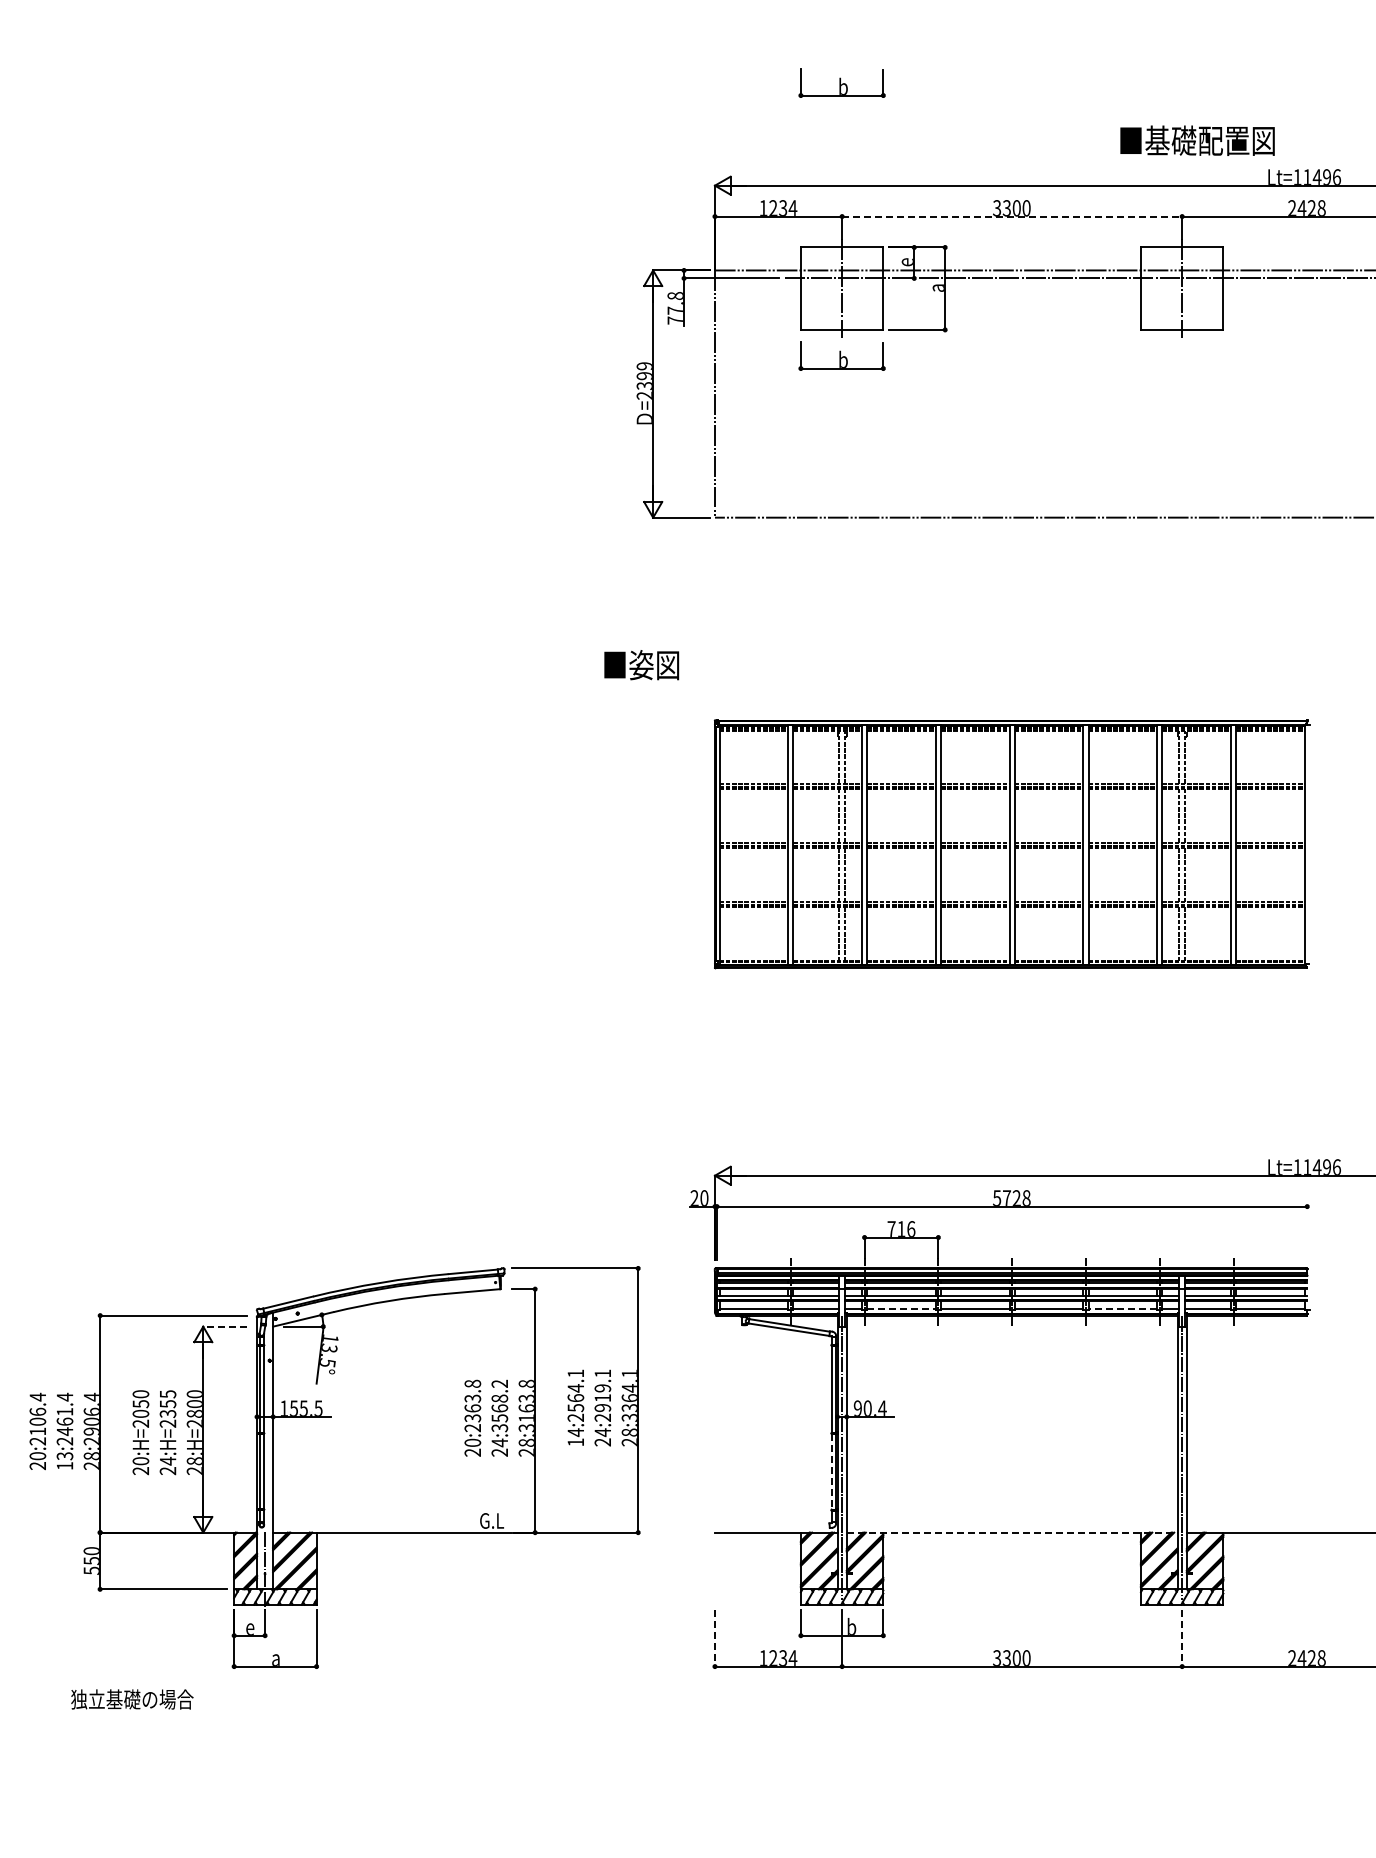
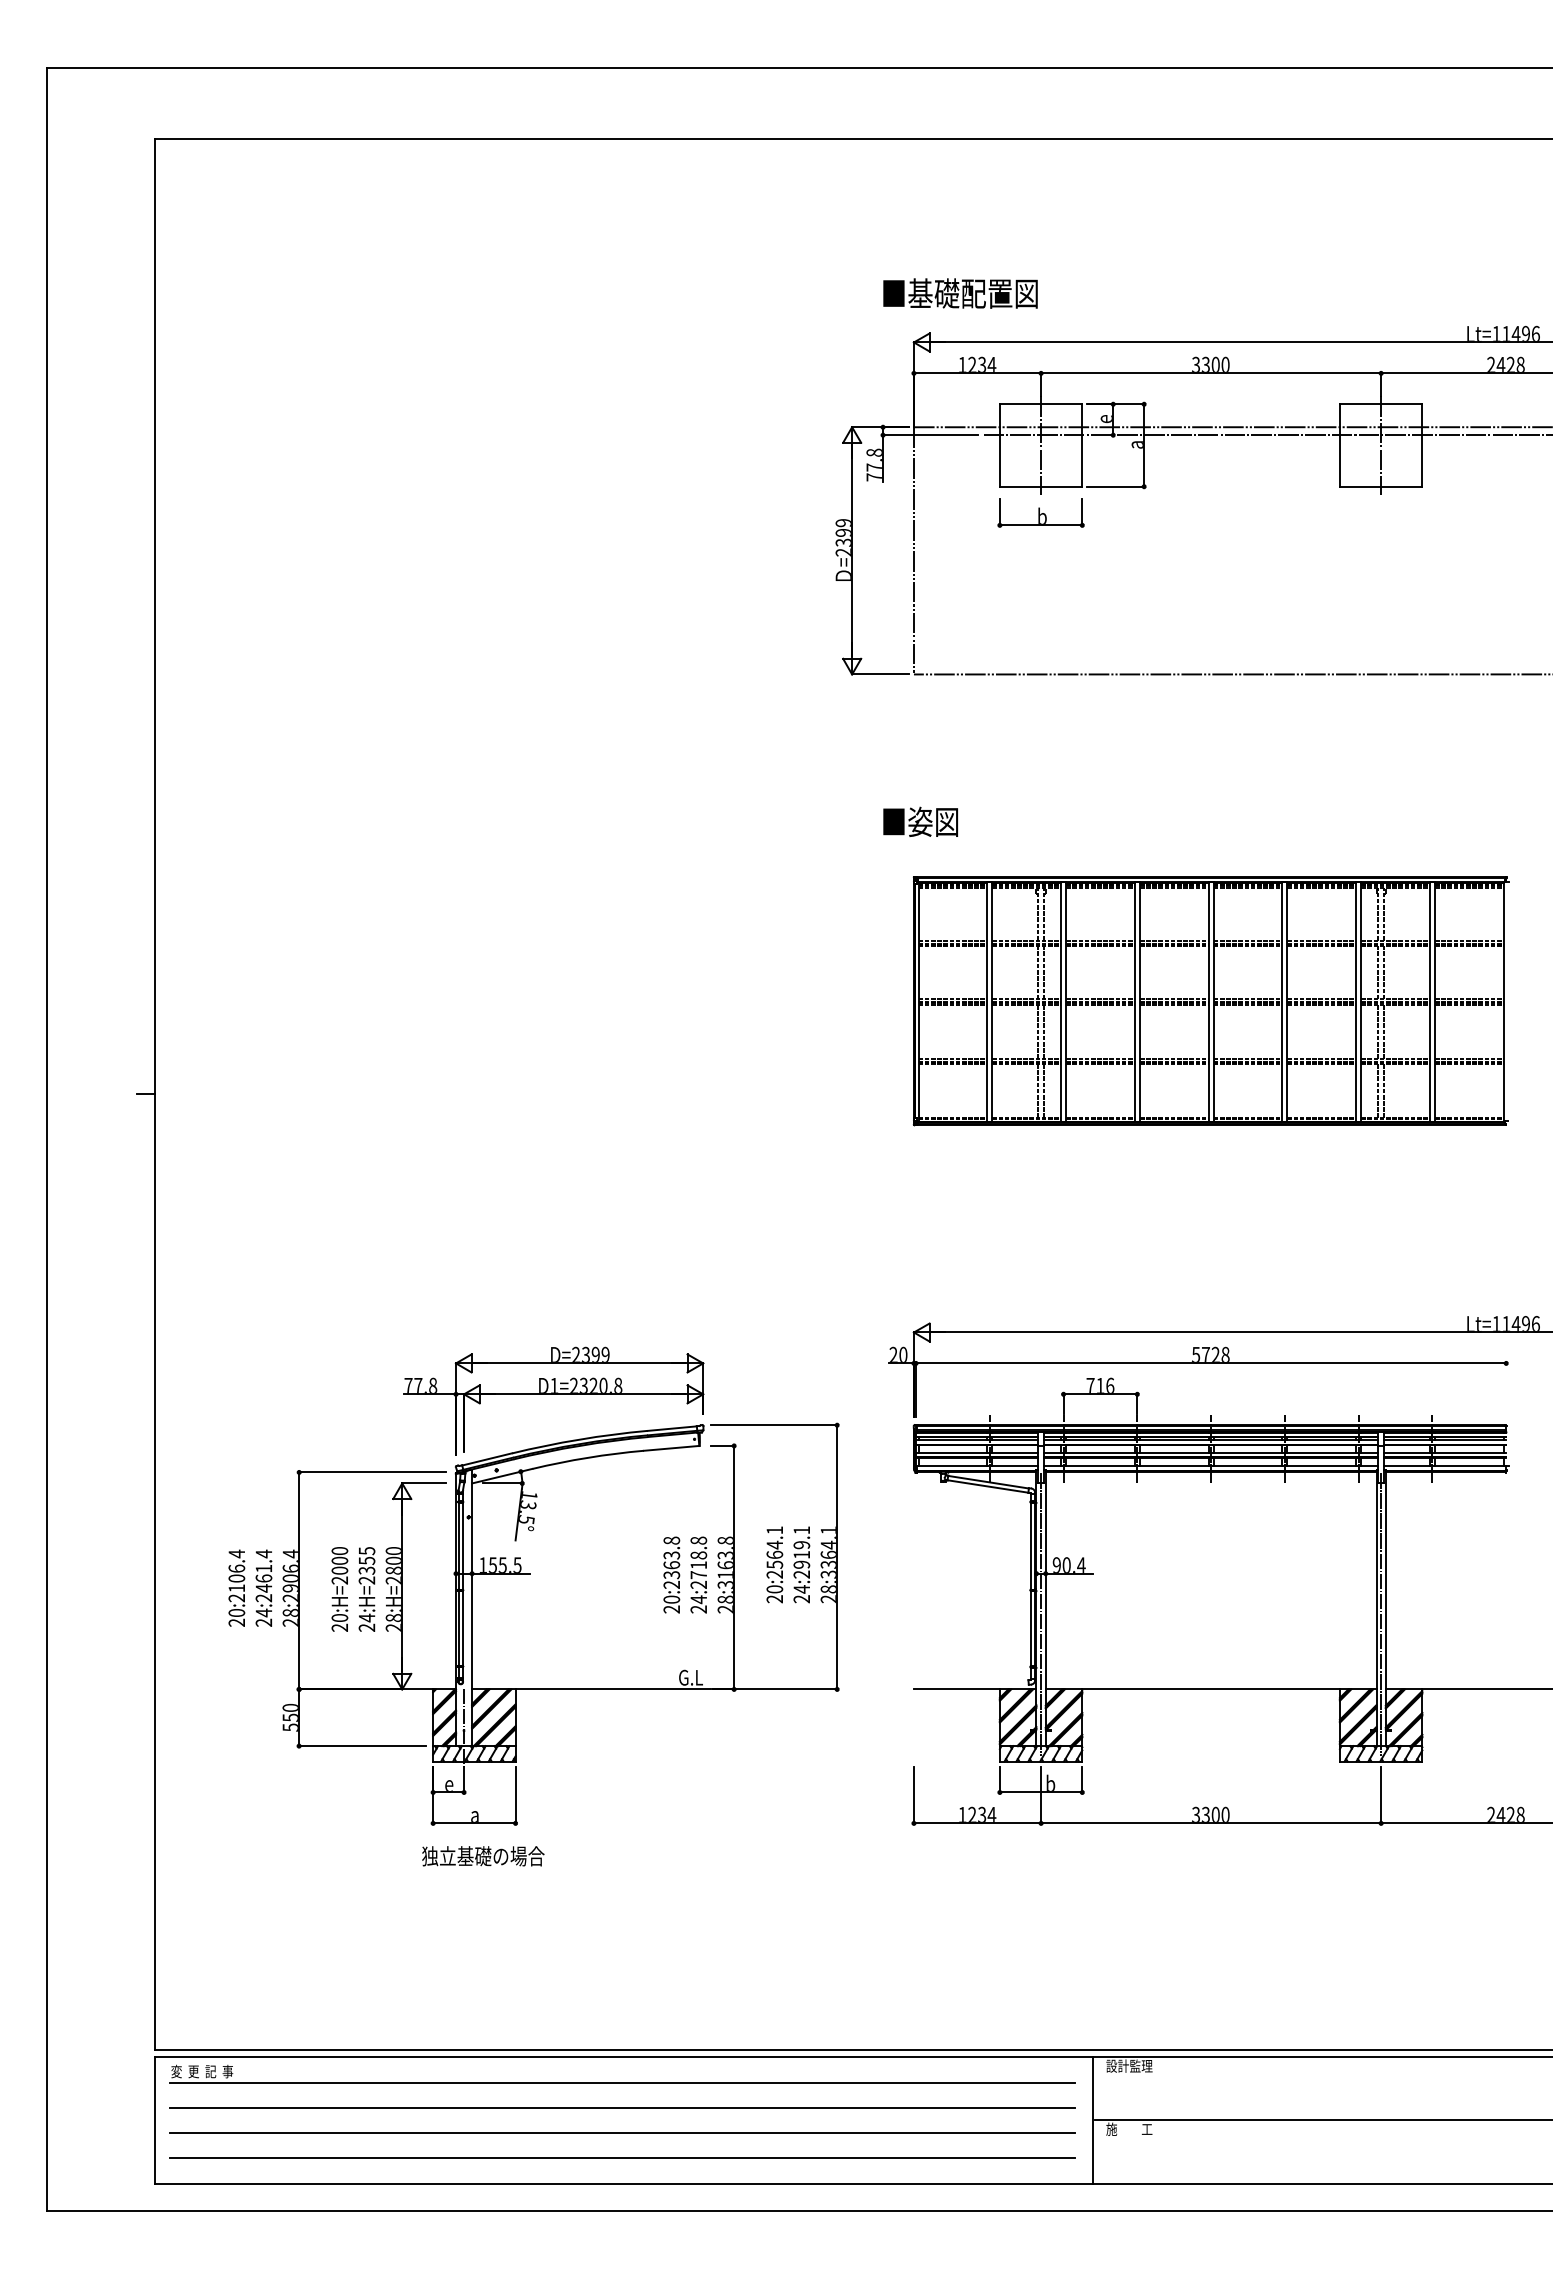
part: (841, 82) -> (1040, 239), removed
text: (1197, 140) -> (960, 293), moved
line: (1012, 216) -> (1211, 373), dashed -> solid
text: (641, 664) -> (920, 821), moved
part: (354, 1243) -> (553, 1400), added
line: (901, 1308) -> (1100, 1465), dashed -> solid
line: (1122, 1308) -> (1321, 1465), dashed -> solid
line: (224, 1326) -> (423, 1483), dashed -> solid
text: (140, 1403) -> (339, 1560), 20:H=2050 -> 20:H=2000
text: (499, 1405) -> (698, 1562), 24:3568.2 -> 24:2718.8
text: (575, 1437) -> (774, 1594), 14:2564.1 -> 20:2564.1
text: (64, 1460) -> (263, 1617), 13:2461.4 -> 24:2461.4
line: (831, 1471) -> (1030, 1628), dashed -> solid
line: (1012, 1532) -> (1211, 1689), dashed -> solid
line: (714, 1638) -> (913, 1795), dashed -> solid
line: (1182, 1638) -> (1381, 1795), dashed -> solid
text: (132, 1699) -> (483, 1856), moved

